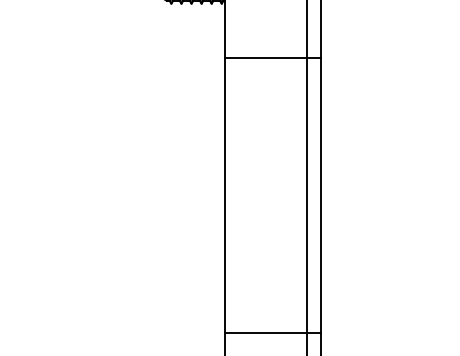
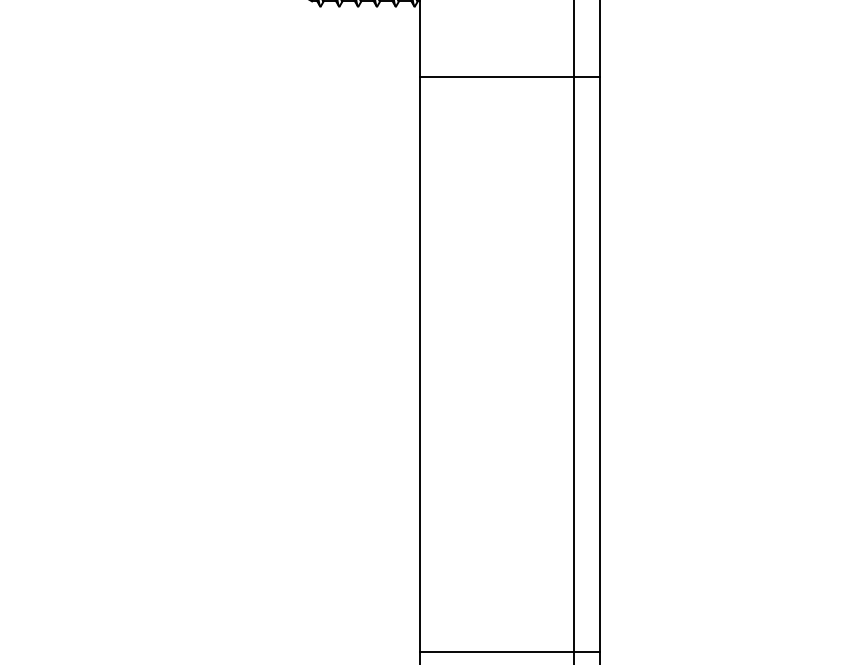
line: (272, 58) -> (509, 77), moved
line: (272, 332) -> (509, 651), moved

